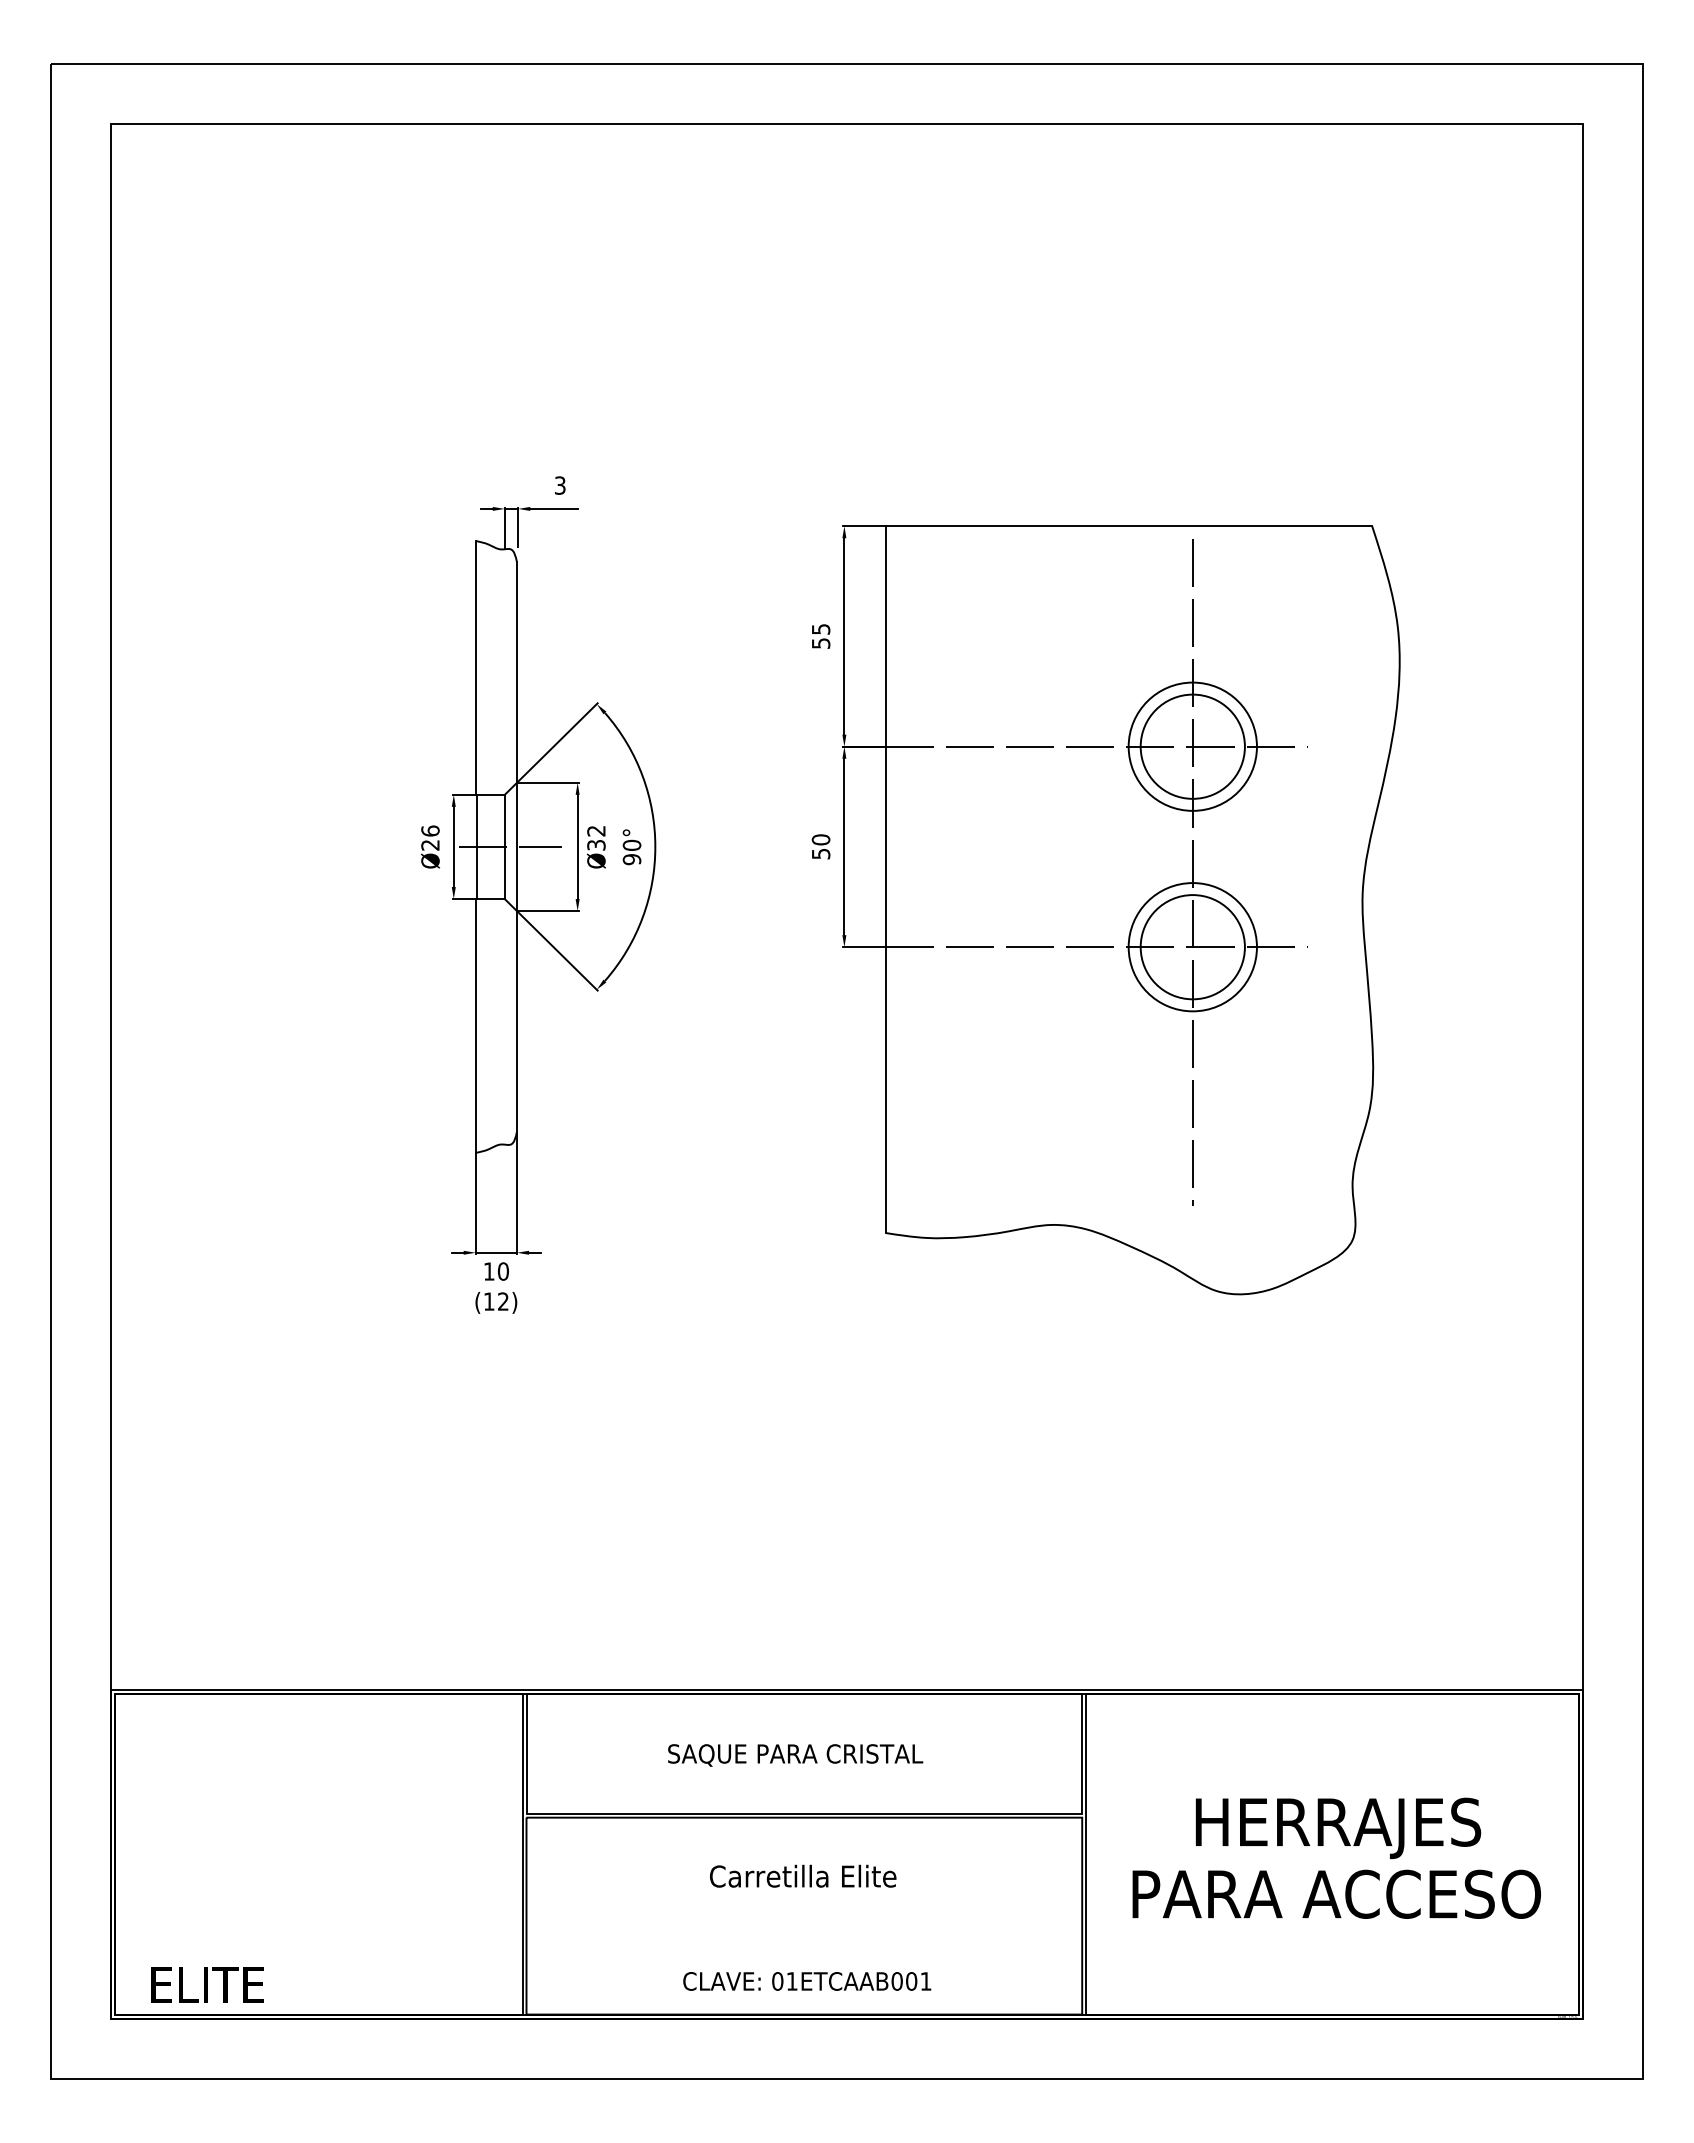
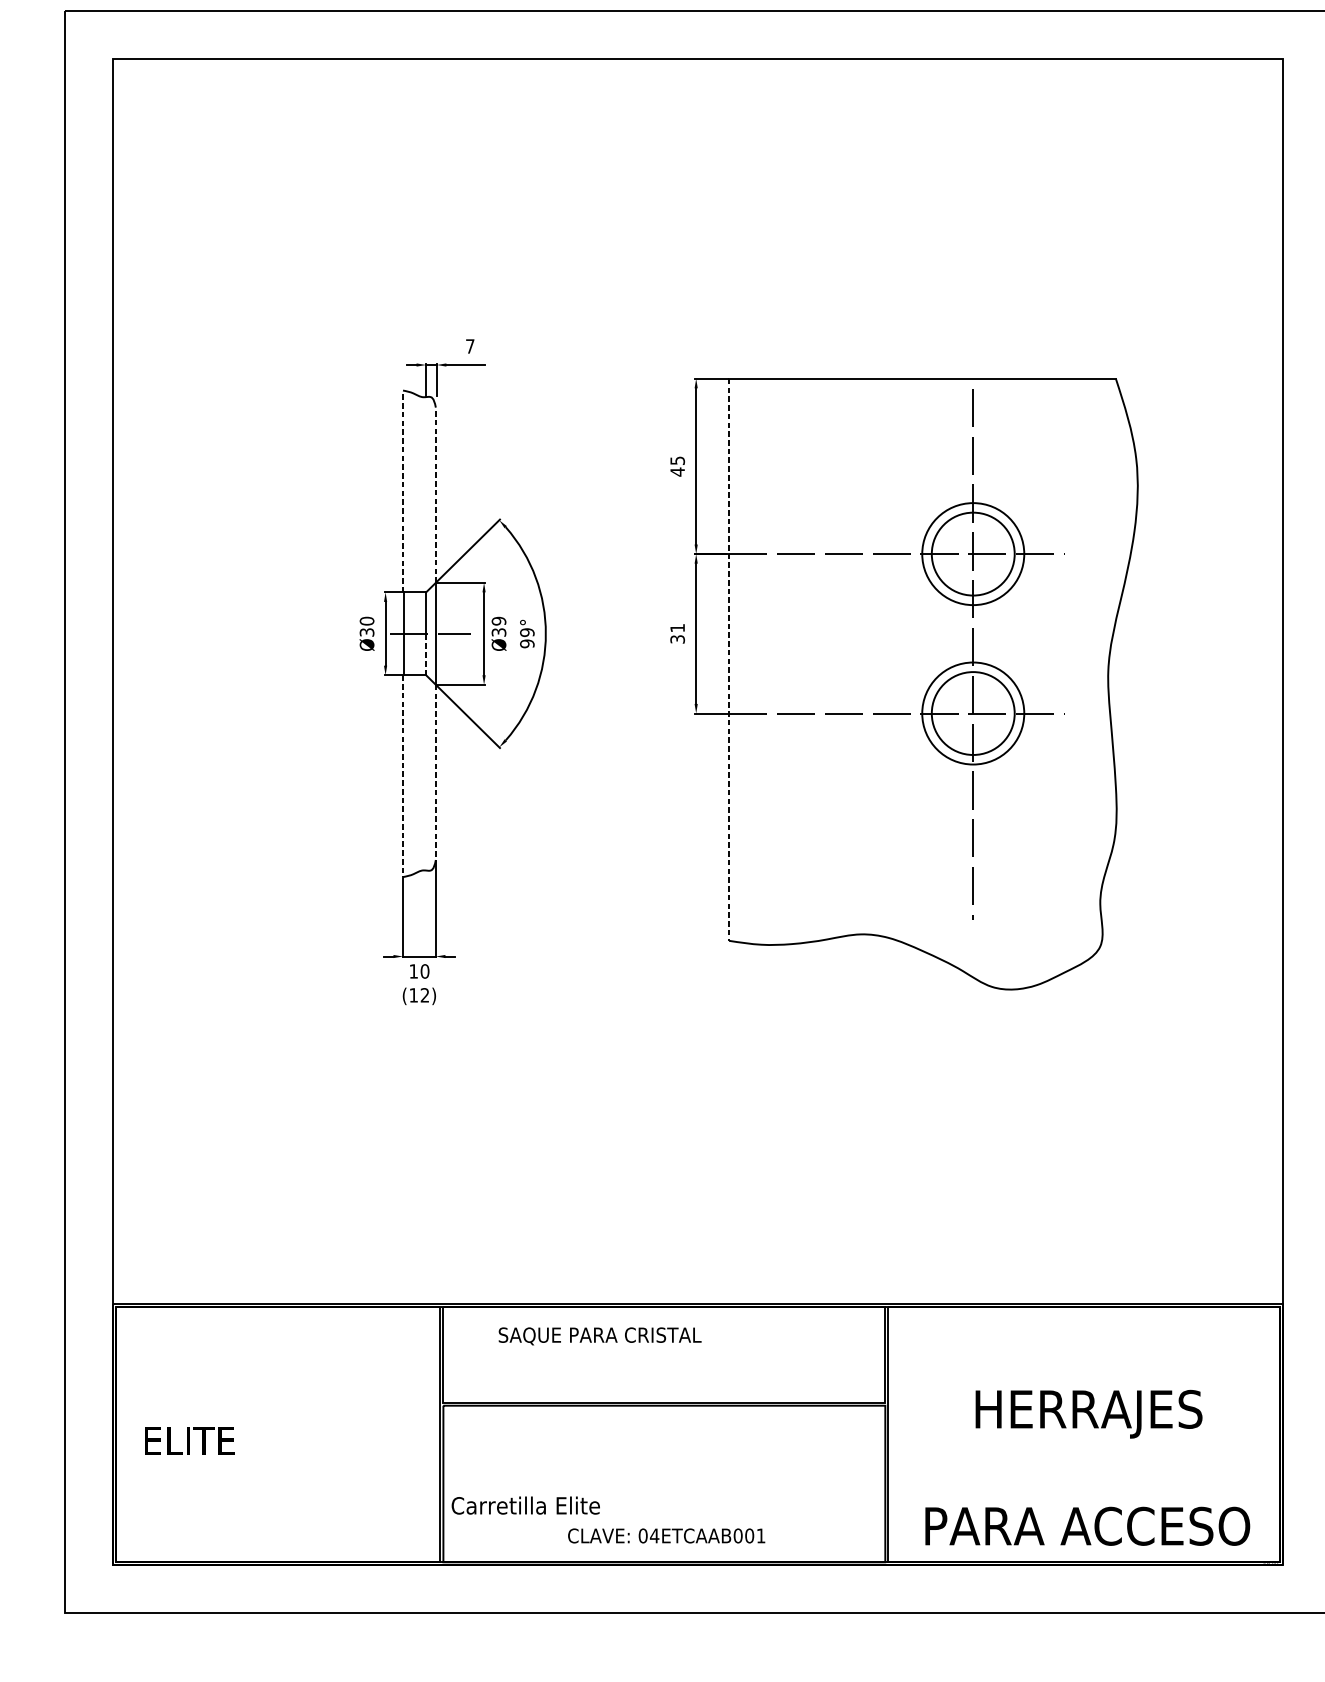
text: (560, 485) -> (470, 346), 3 -> 7
text: (821, 643) -> (677, 472), 55 -> 45
line: (475, 667) -> (402, 491), solid -> dashed
line: (517, 672) -> (436, 495), solid -> dashed
text: (596, 830) -> (499, 620), Ø32 -> Ø39
text: (430, 837) -> (367, 626), Ø26 -> Ø30
text: (632, 844) -> (527, 631), 90° -> 99°
text: (820, 846) -> (677, 633), 50 -> 31
line: (504, 872) -> (425, 654), solid -> dashed
line: (885, 880) -> (728, 660), solid -> dashed
line: (517, 1021) -> (436, 772), solid -> dashed
line: (475, 1026) -> (402, 776), solid -> dashed
text: (795, 1755) -> (600, 1336), moved
text: (803, 1875) -> (526, 1504), moved
text: (1336, 1893) -> (1087, 1525), moved
text: (792, 1981) -> (654, 1536), 01ETCAAB001 -> 04ETCAAB001
text: (207, 1984) -> (189, 1440), moved

